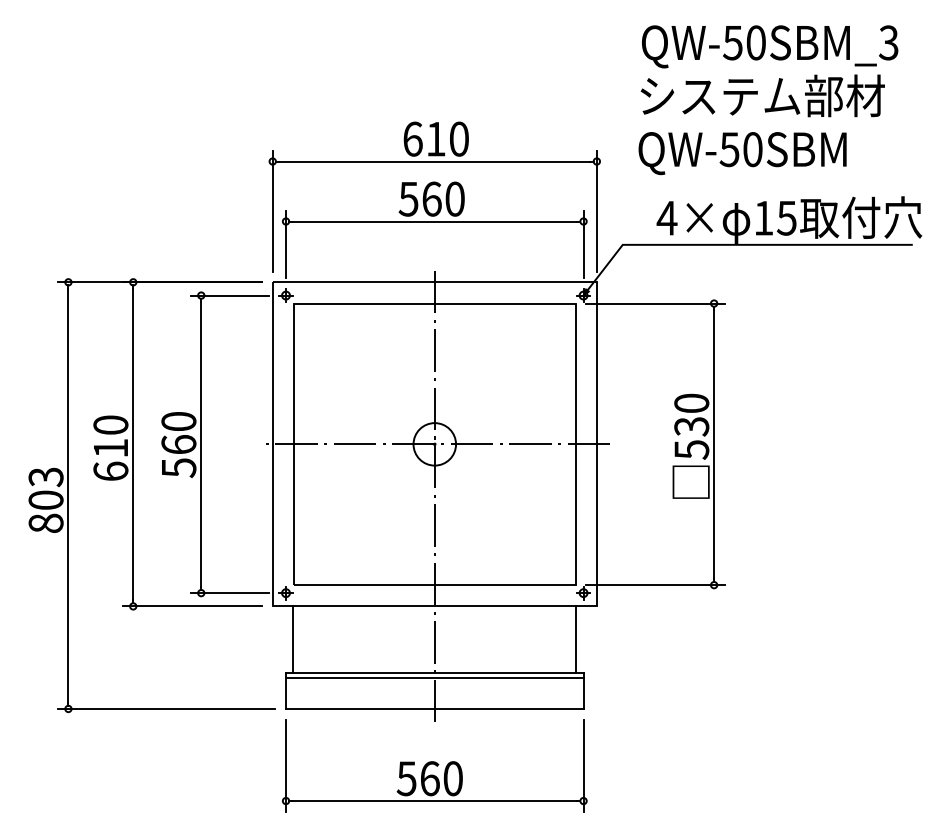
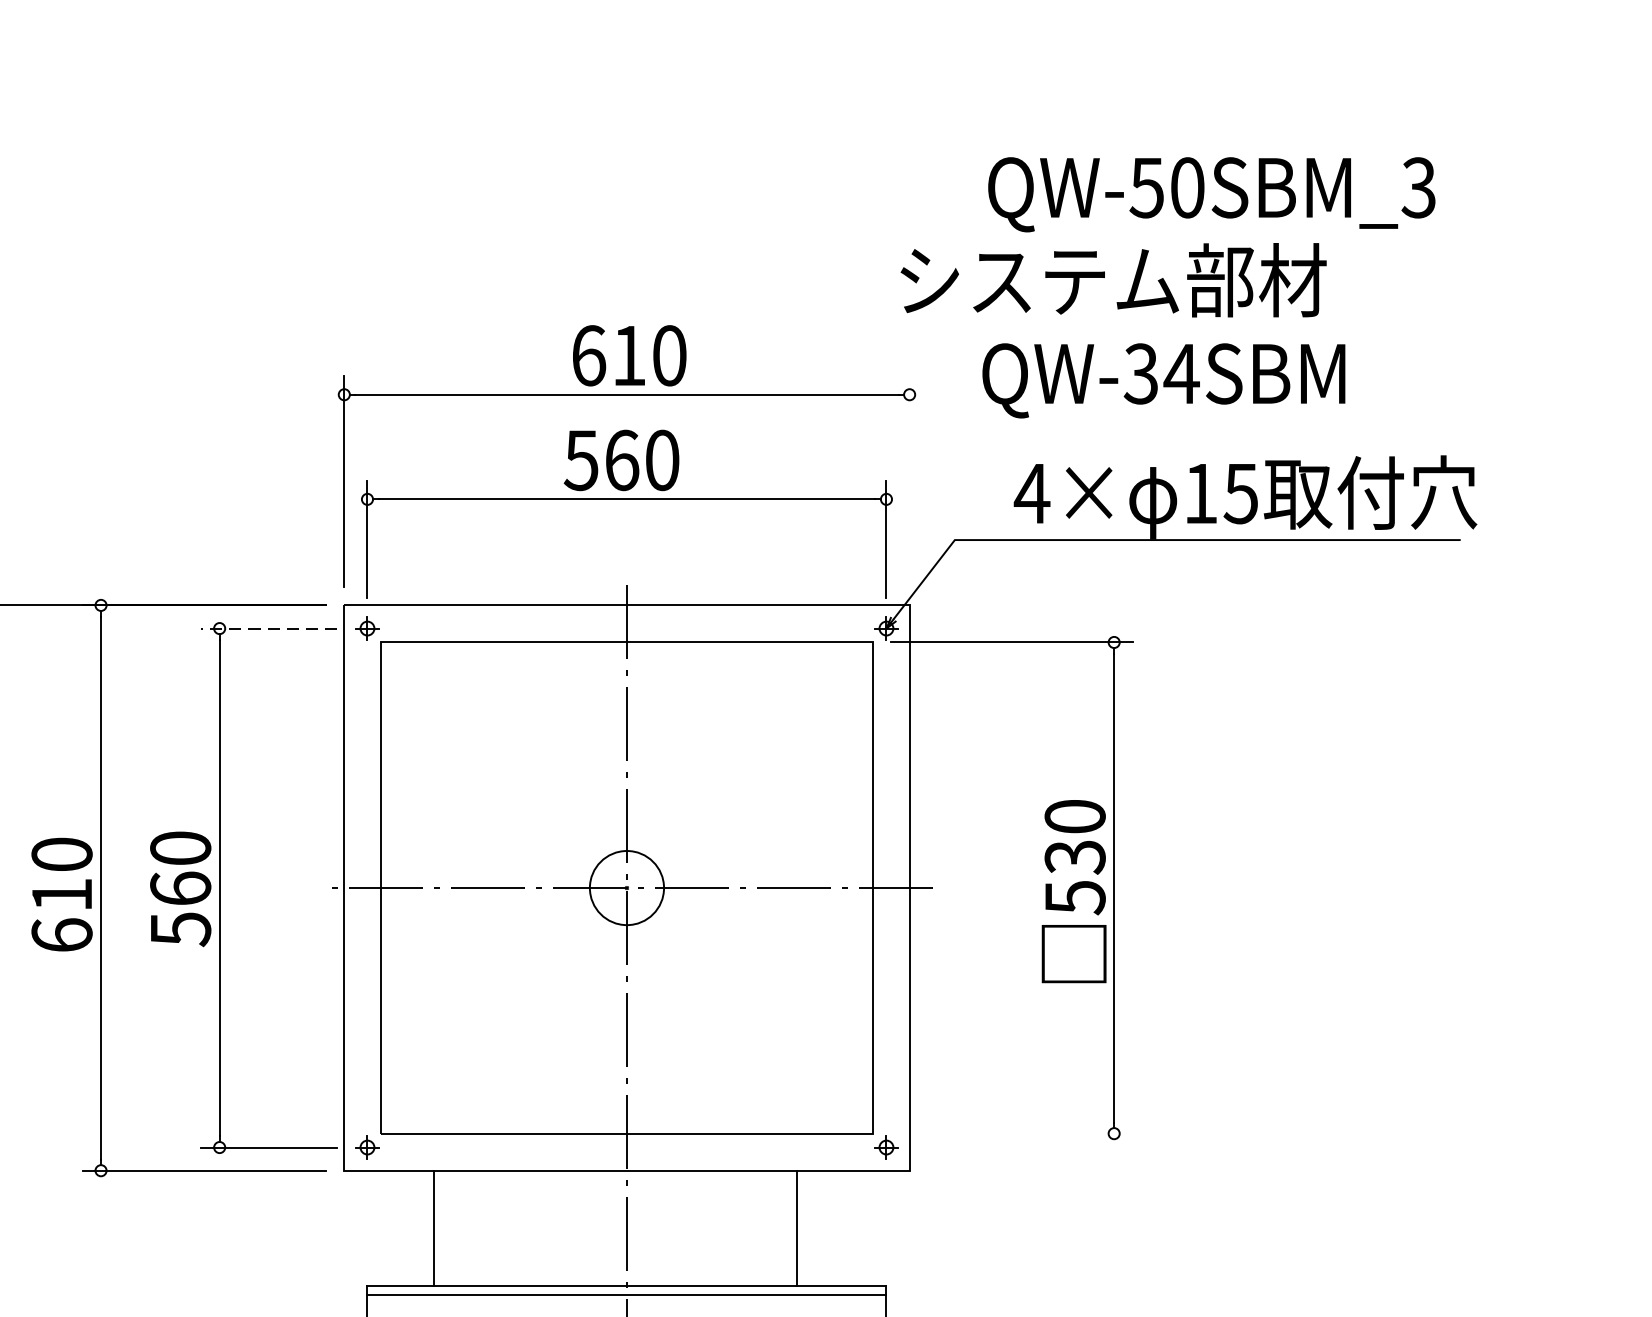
text: (762, 95) -> (1113, 279), moved
text: (741, 149) -> (1161, 373), QW-50SBM -> QW-34SBM
line: (596, 210) -> (909, 480), removed
line: (229, 295) -> (268, 628), solid -> dashed
line: (655, 585) -> (1011, 1134), removed
line: (293, 639) -> (434, 1228), moved
line: (576, 639) -> (797, 1228), moved

